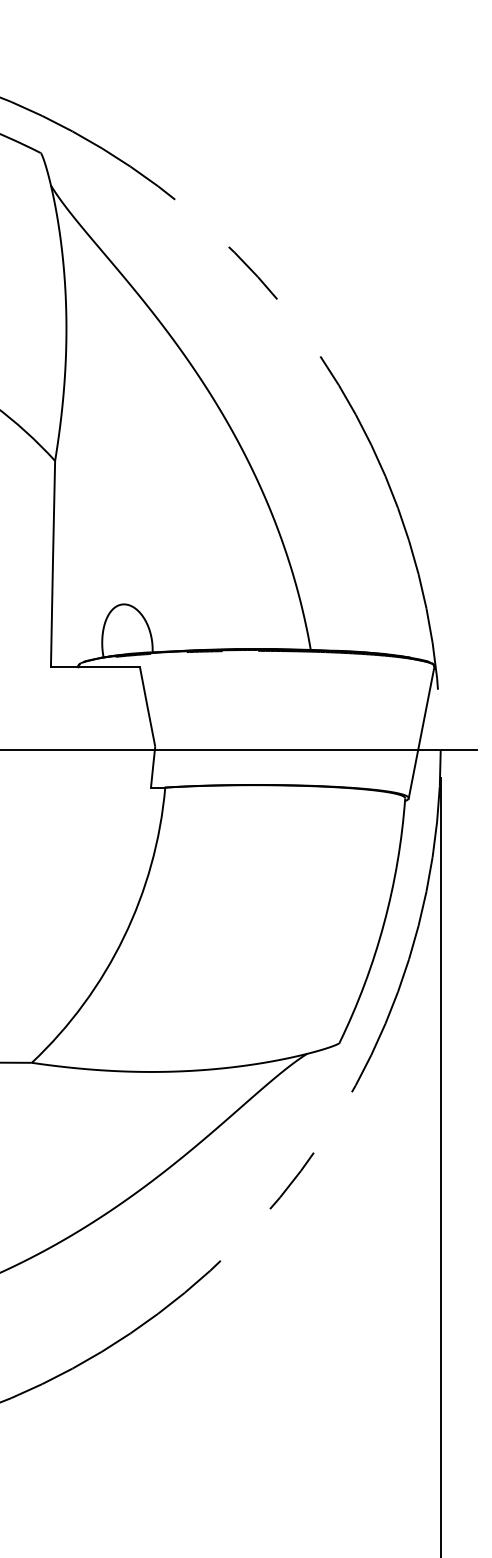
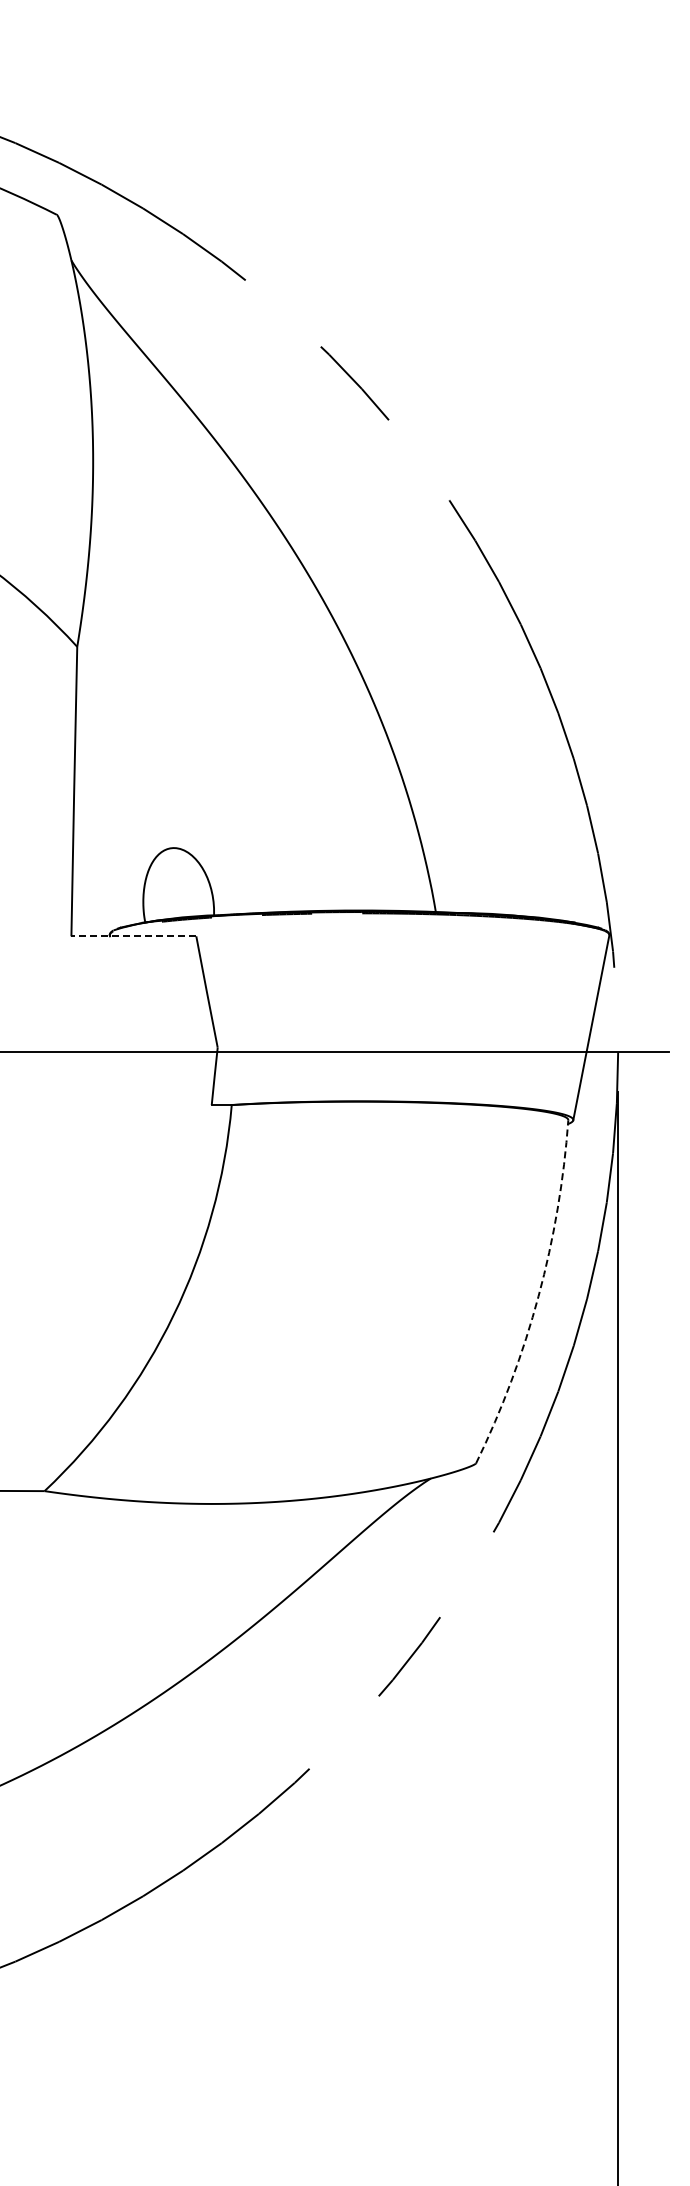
line: (95, 667) -> (133, 936), solid -> dashed
arc: (383, 924) -> (538, 1296), solid -> dashed

